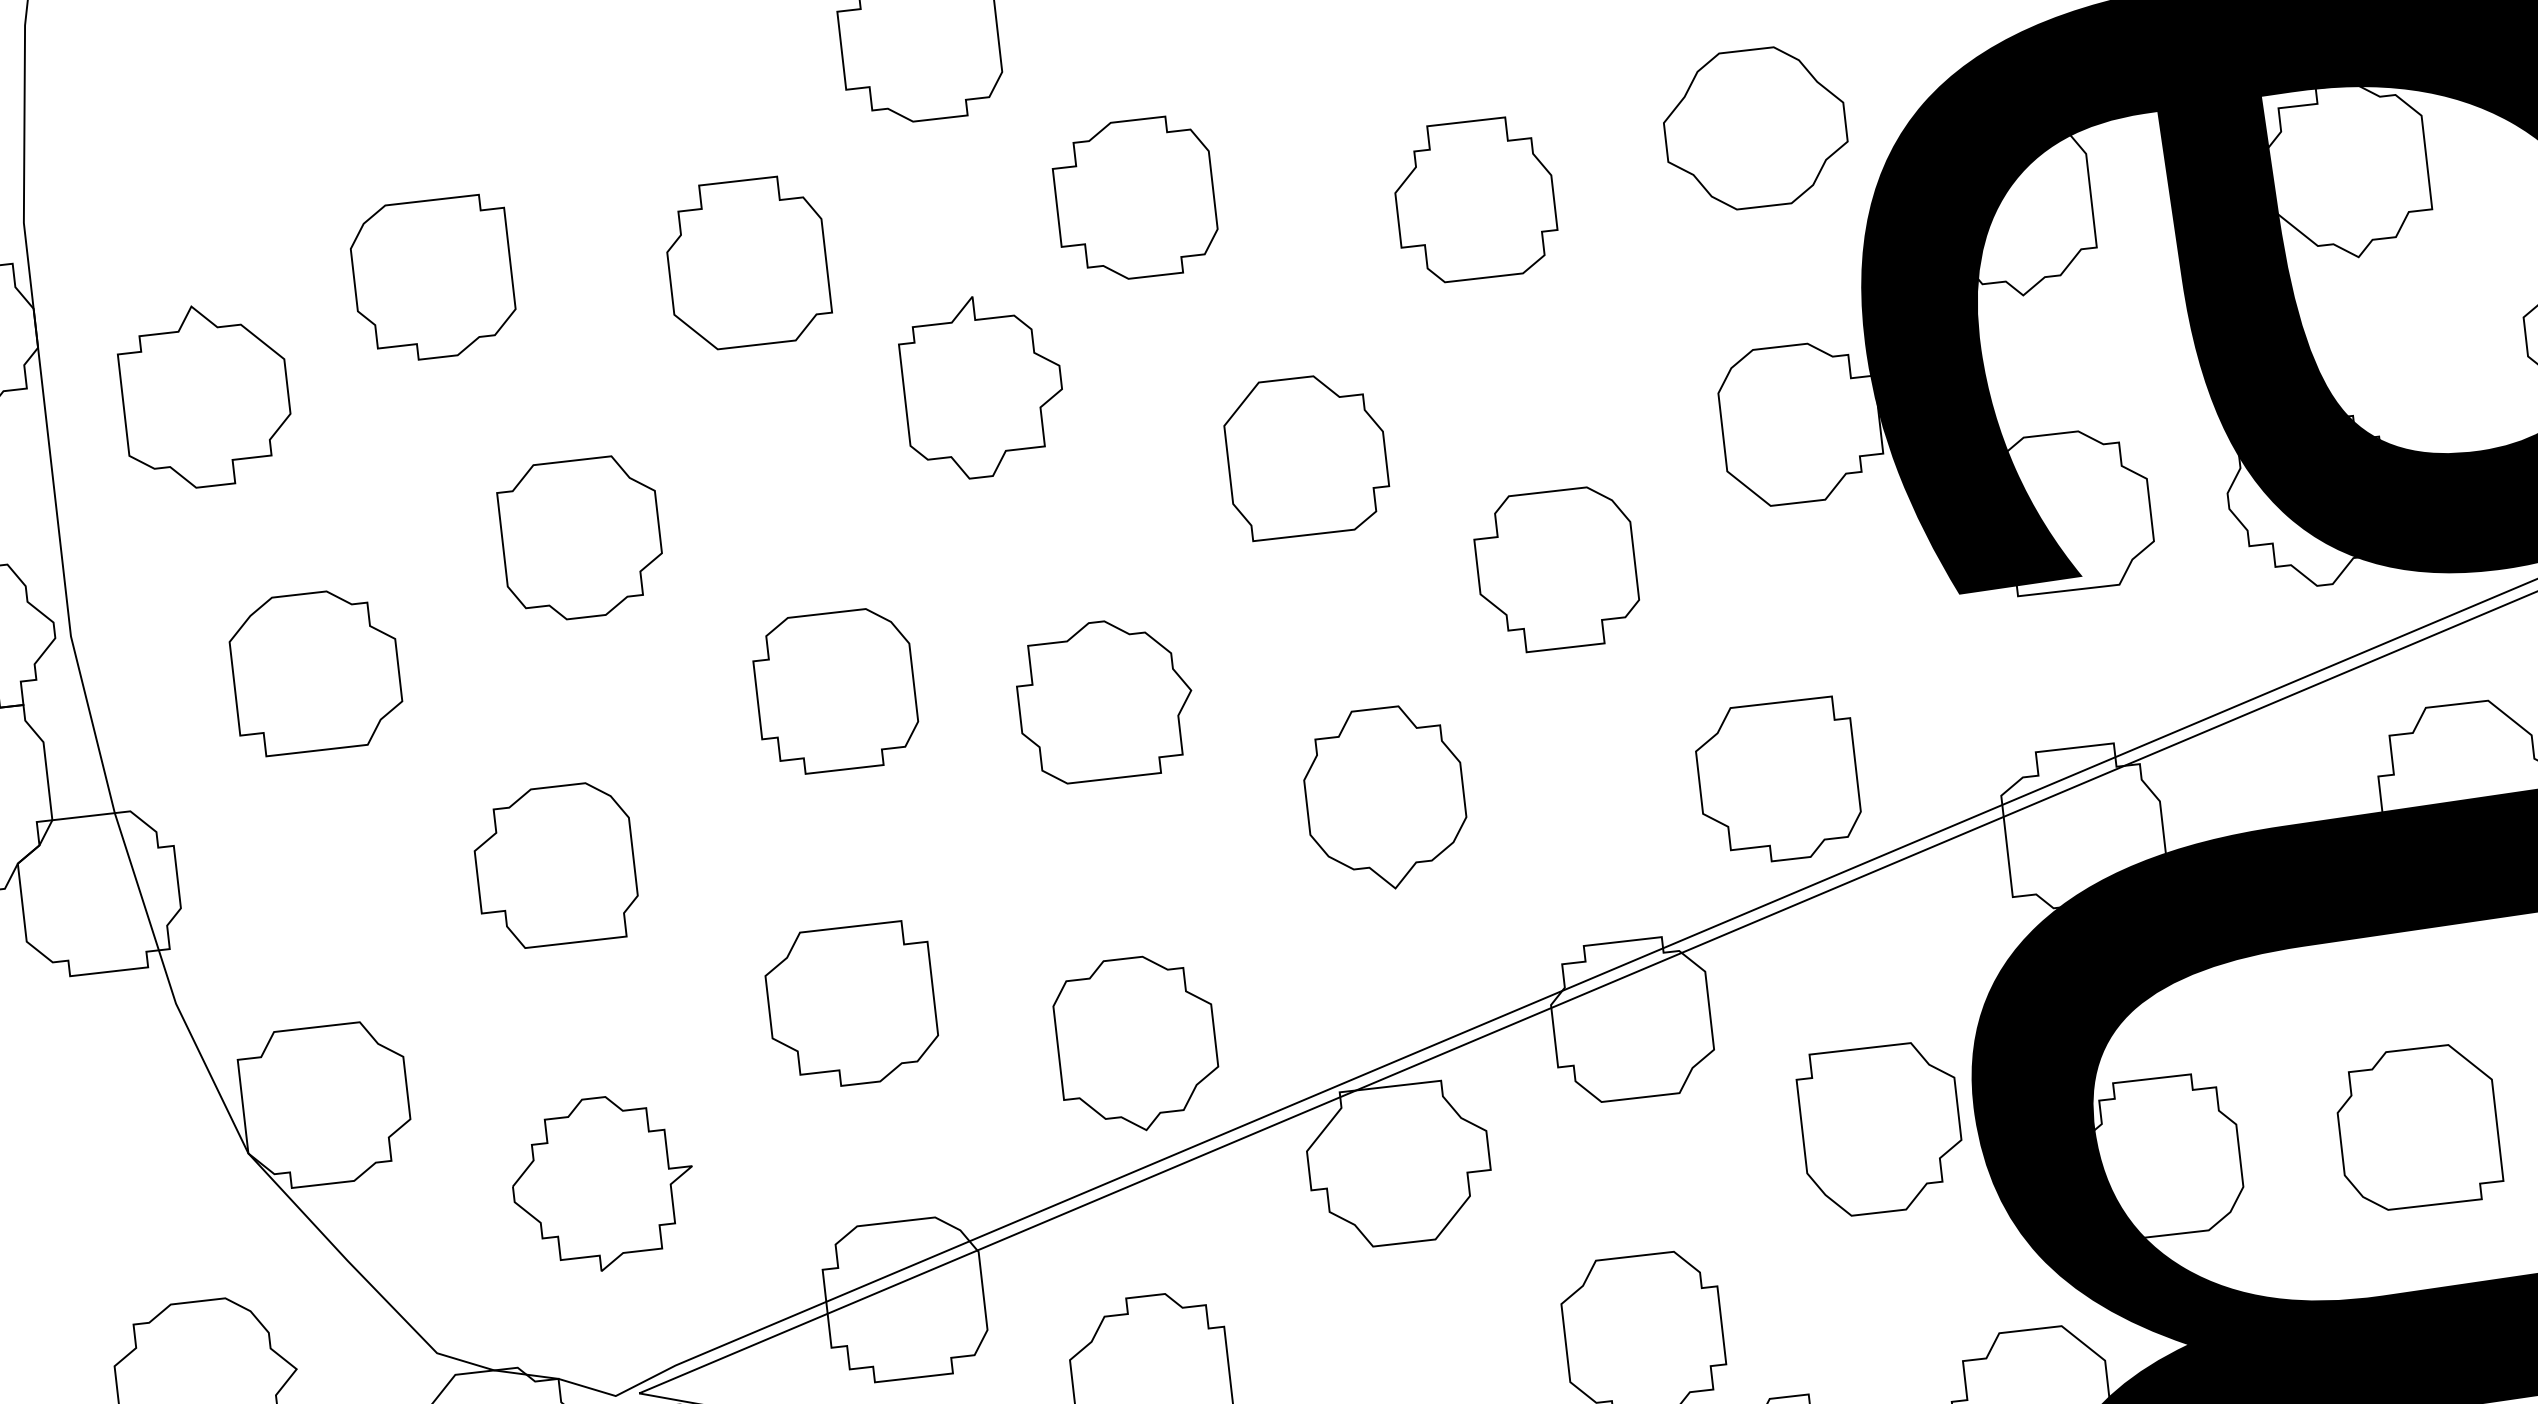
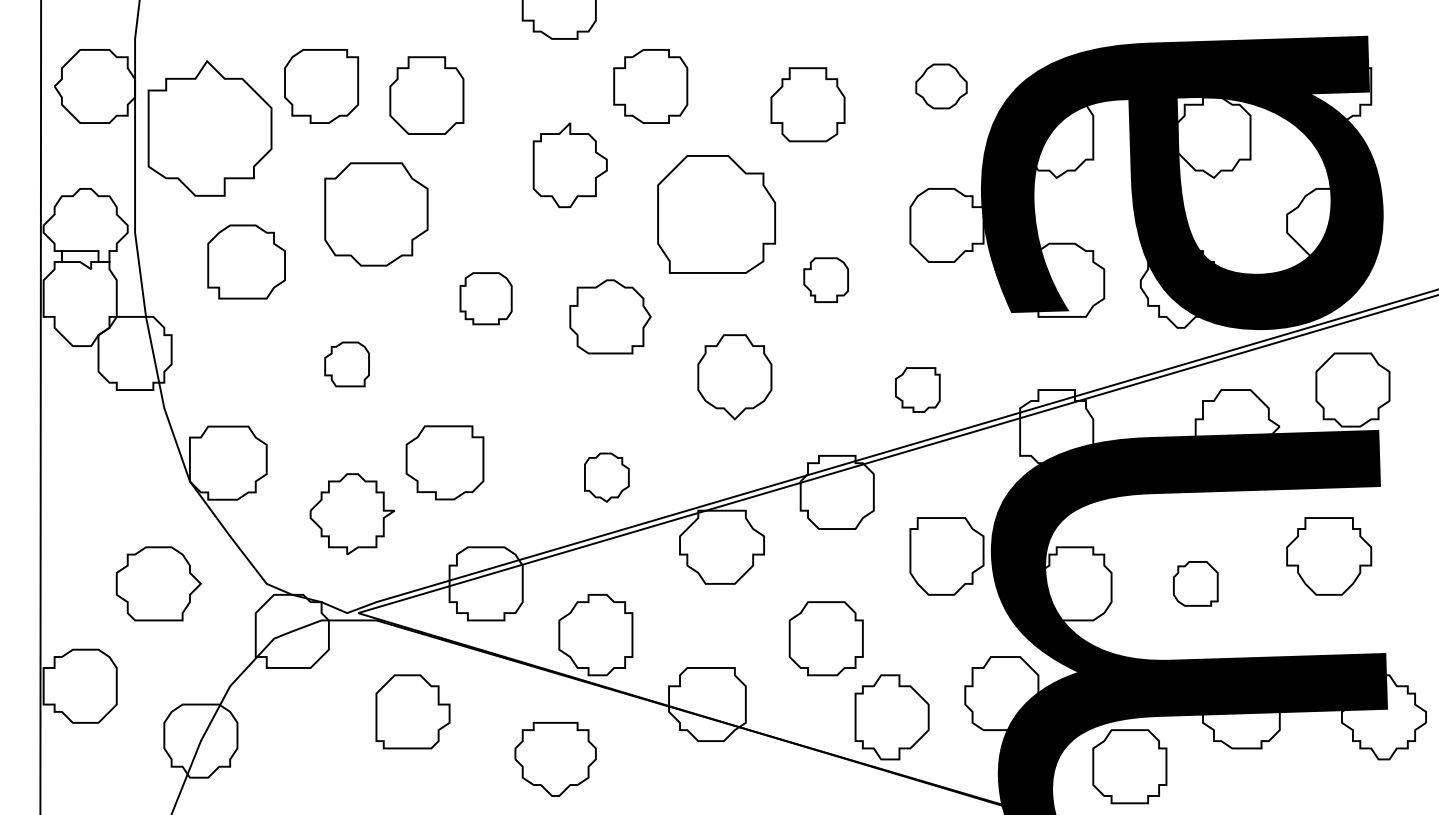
part: (1755, 128) -> (941, 86), size x0.6
part: (746, 262) -> (426, 95), moved
part: (204, 395) -> (209, 128), size x1.6
part: (1306, 456) -> (716, 214), size x1.6
part: (581, 538) -> (376, 214), size x1.4
part: (1554, 568) -> (825, 279), size x0.6
part: (834, 691) -> (485, 298), size x0.7
part: (1777, 780) -> (917, 389), size x0.6
part: (553, 865) -> (346, 364), size x0.6
part: (850, 1004) -> (444, 462), moved
part: (1135, 1043) -> (606, 477), size x0.6
part: (2417, 1126) -> (1195, 583), size x0.6

